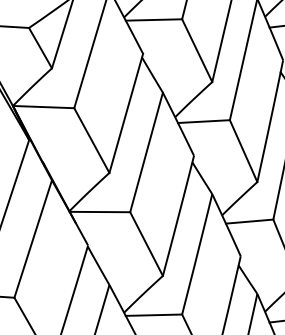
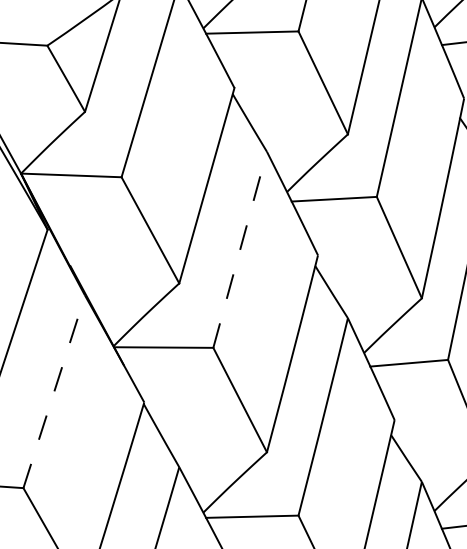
line: (146, 152) -> (240, 249), solid -> dashed
line: (33, 239) -> (54, 392), solid -> dashed

